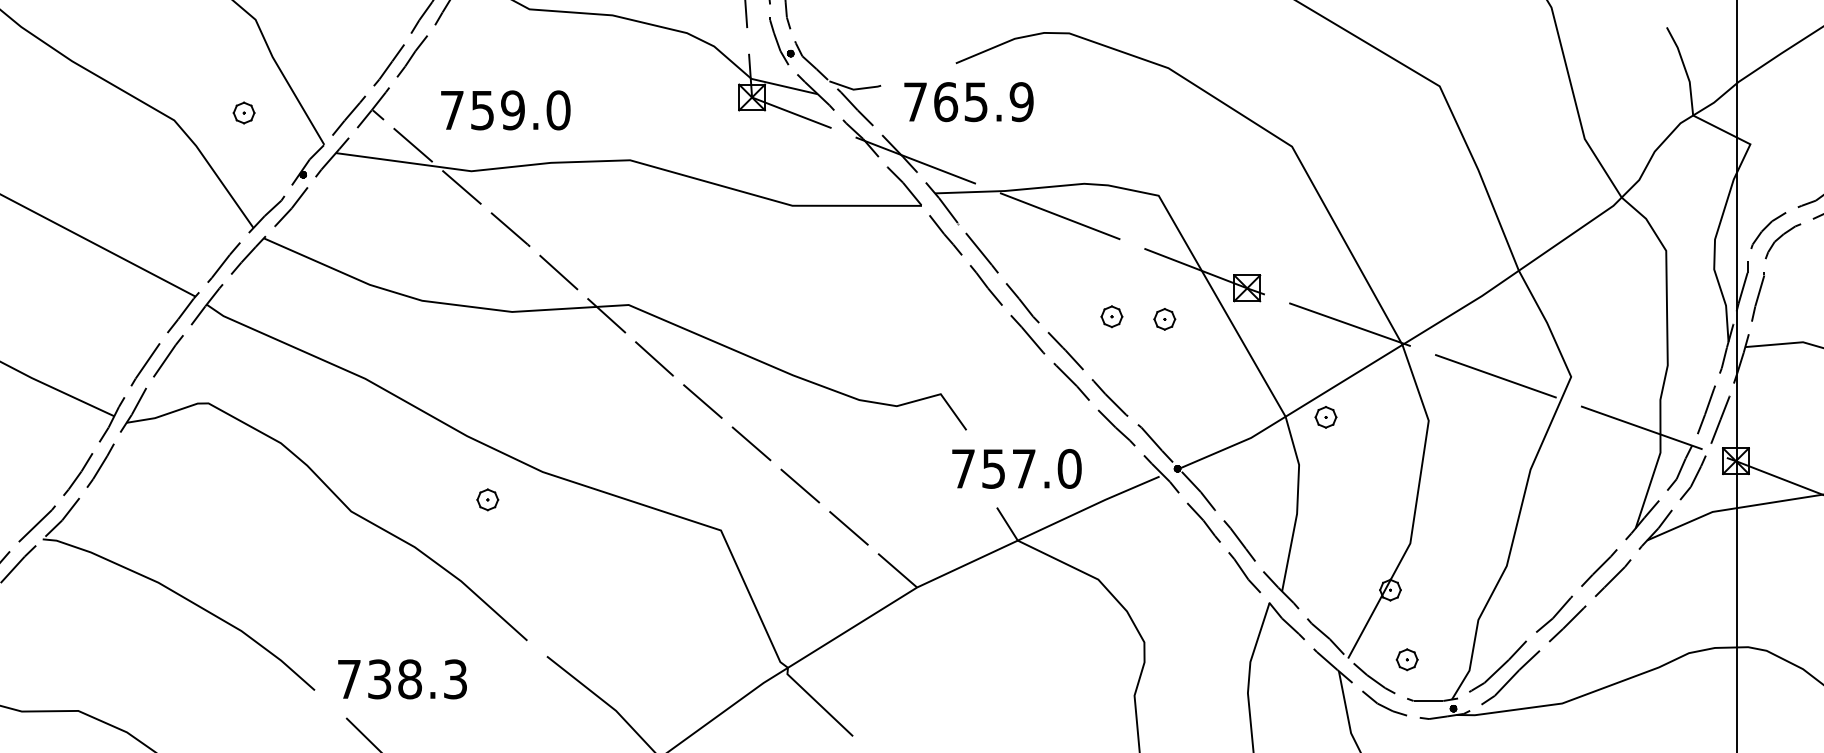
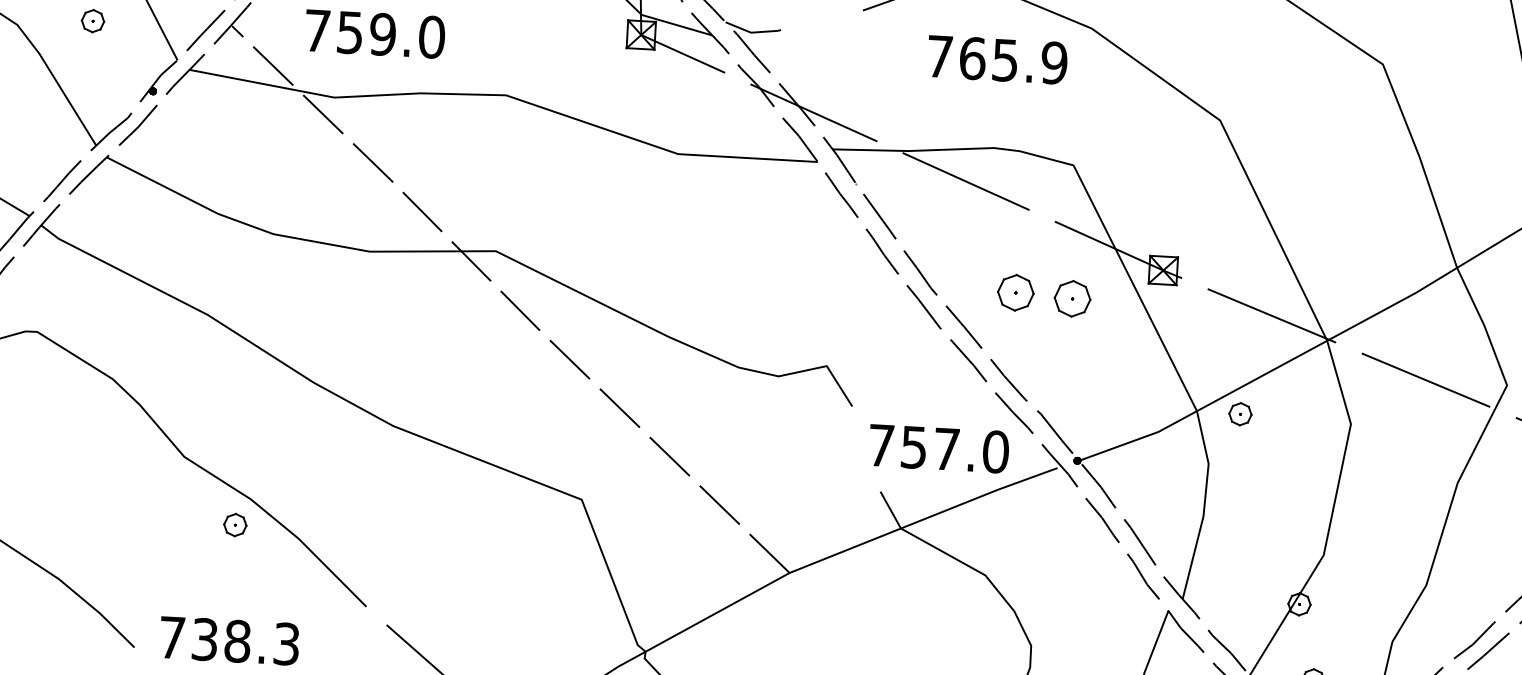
text: (968, 102) -> (997, 60), moved
part: (1111, 316) -> (1015, 292), size x1.6
part: (1164, 319) -> (1072, 299), size x1.6
text: (1016, 468) -> (938, 448), moved
part: (487, 499) -> (234, 524), moved

